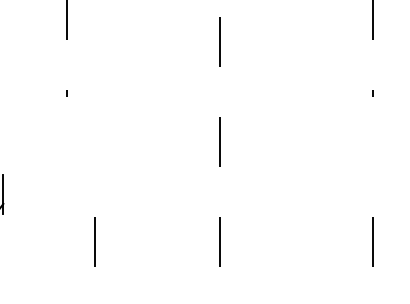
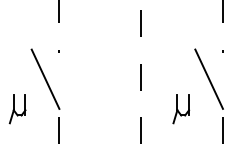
line: (40, 144) -> (45, 78), added
line: (345, 144) -> (208, 78), added
part: (295, 202) -> (181, 109), added
line: (93, 241) -> (58, 130), moved

